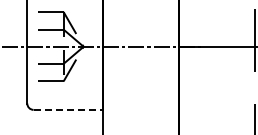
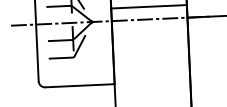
line: (140, 34) -> (148, 7), added
line: (68, 109) -> (80, 85), dashed -> solid

